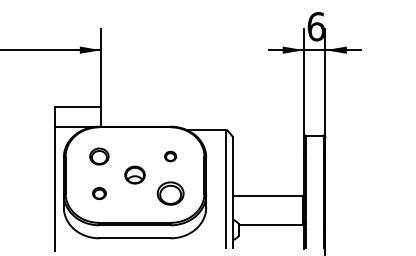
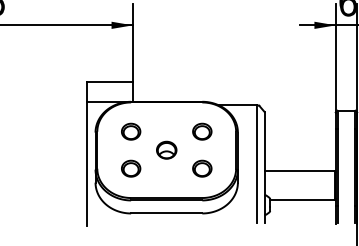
part: (170, 156) -> (202, 131), size x1.67
part: (99, 193) -> (131, 168), size x1.43
part: (170, 193) -> (202, 168), size x0.71

